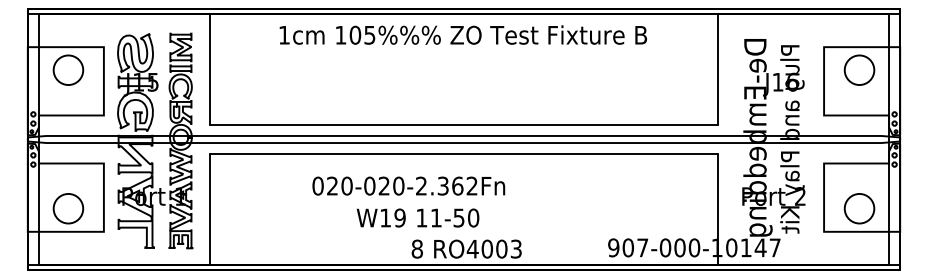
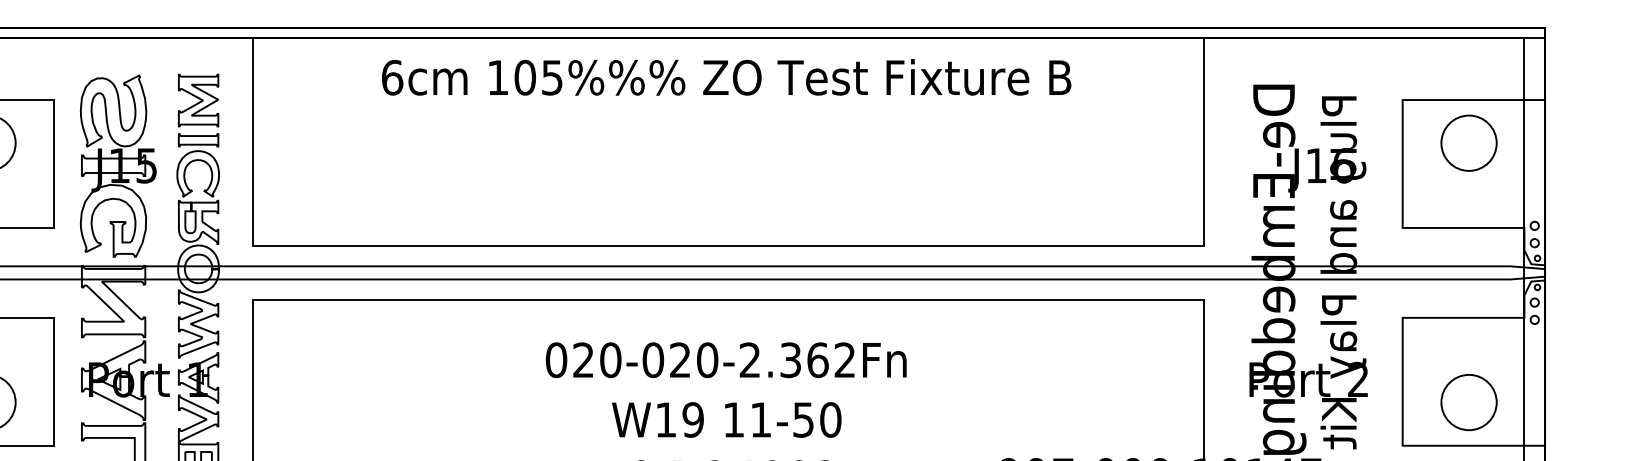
text: (284, 34) -> (392, 76), 1cm -> 6cm
text: (408, 185) -> (725, 359), moved
text: (417, 217) -> (725, 418), moved

